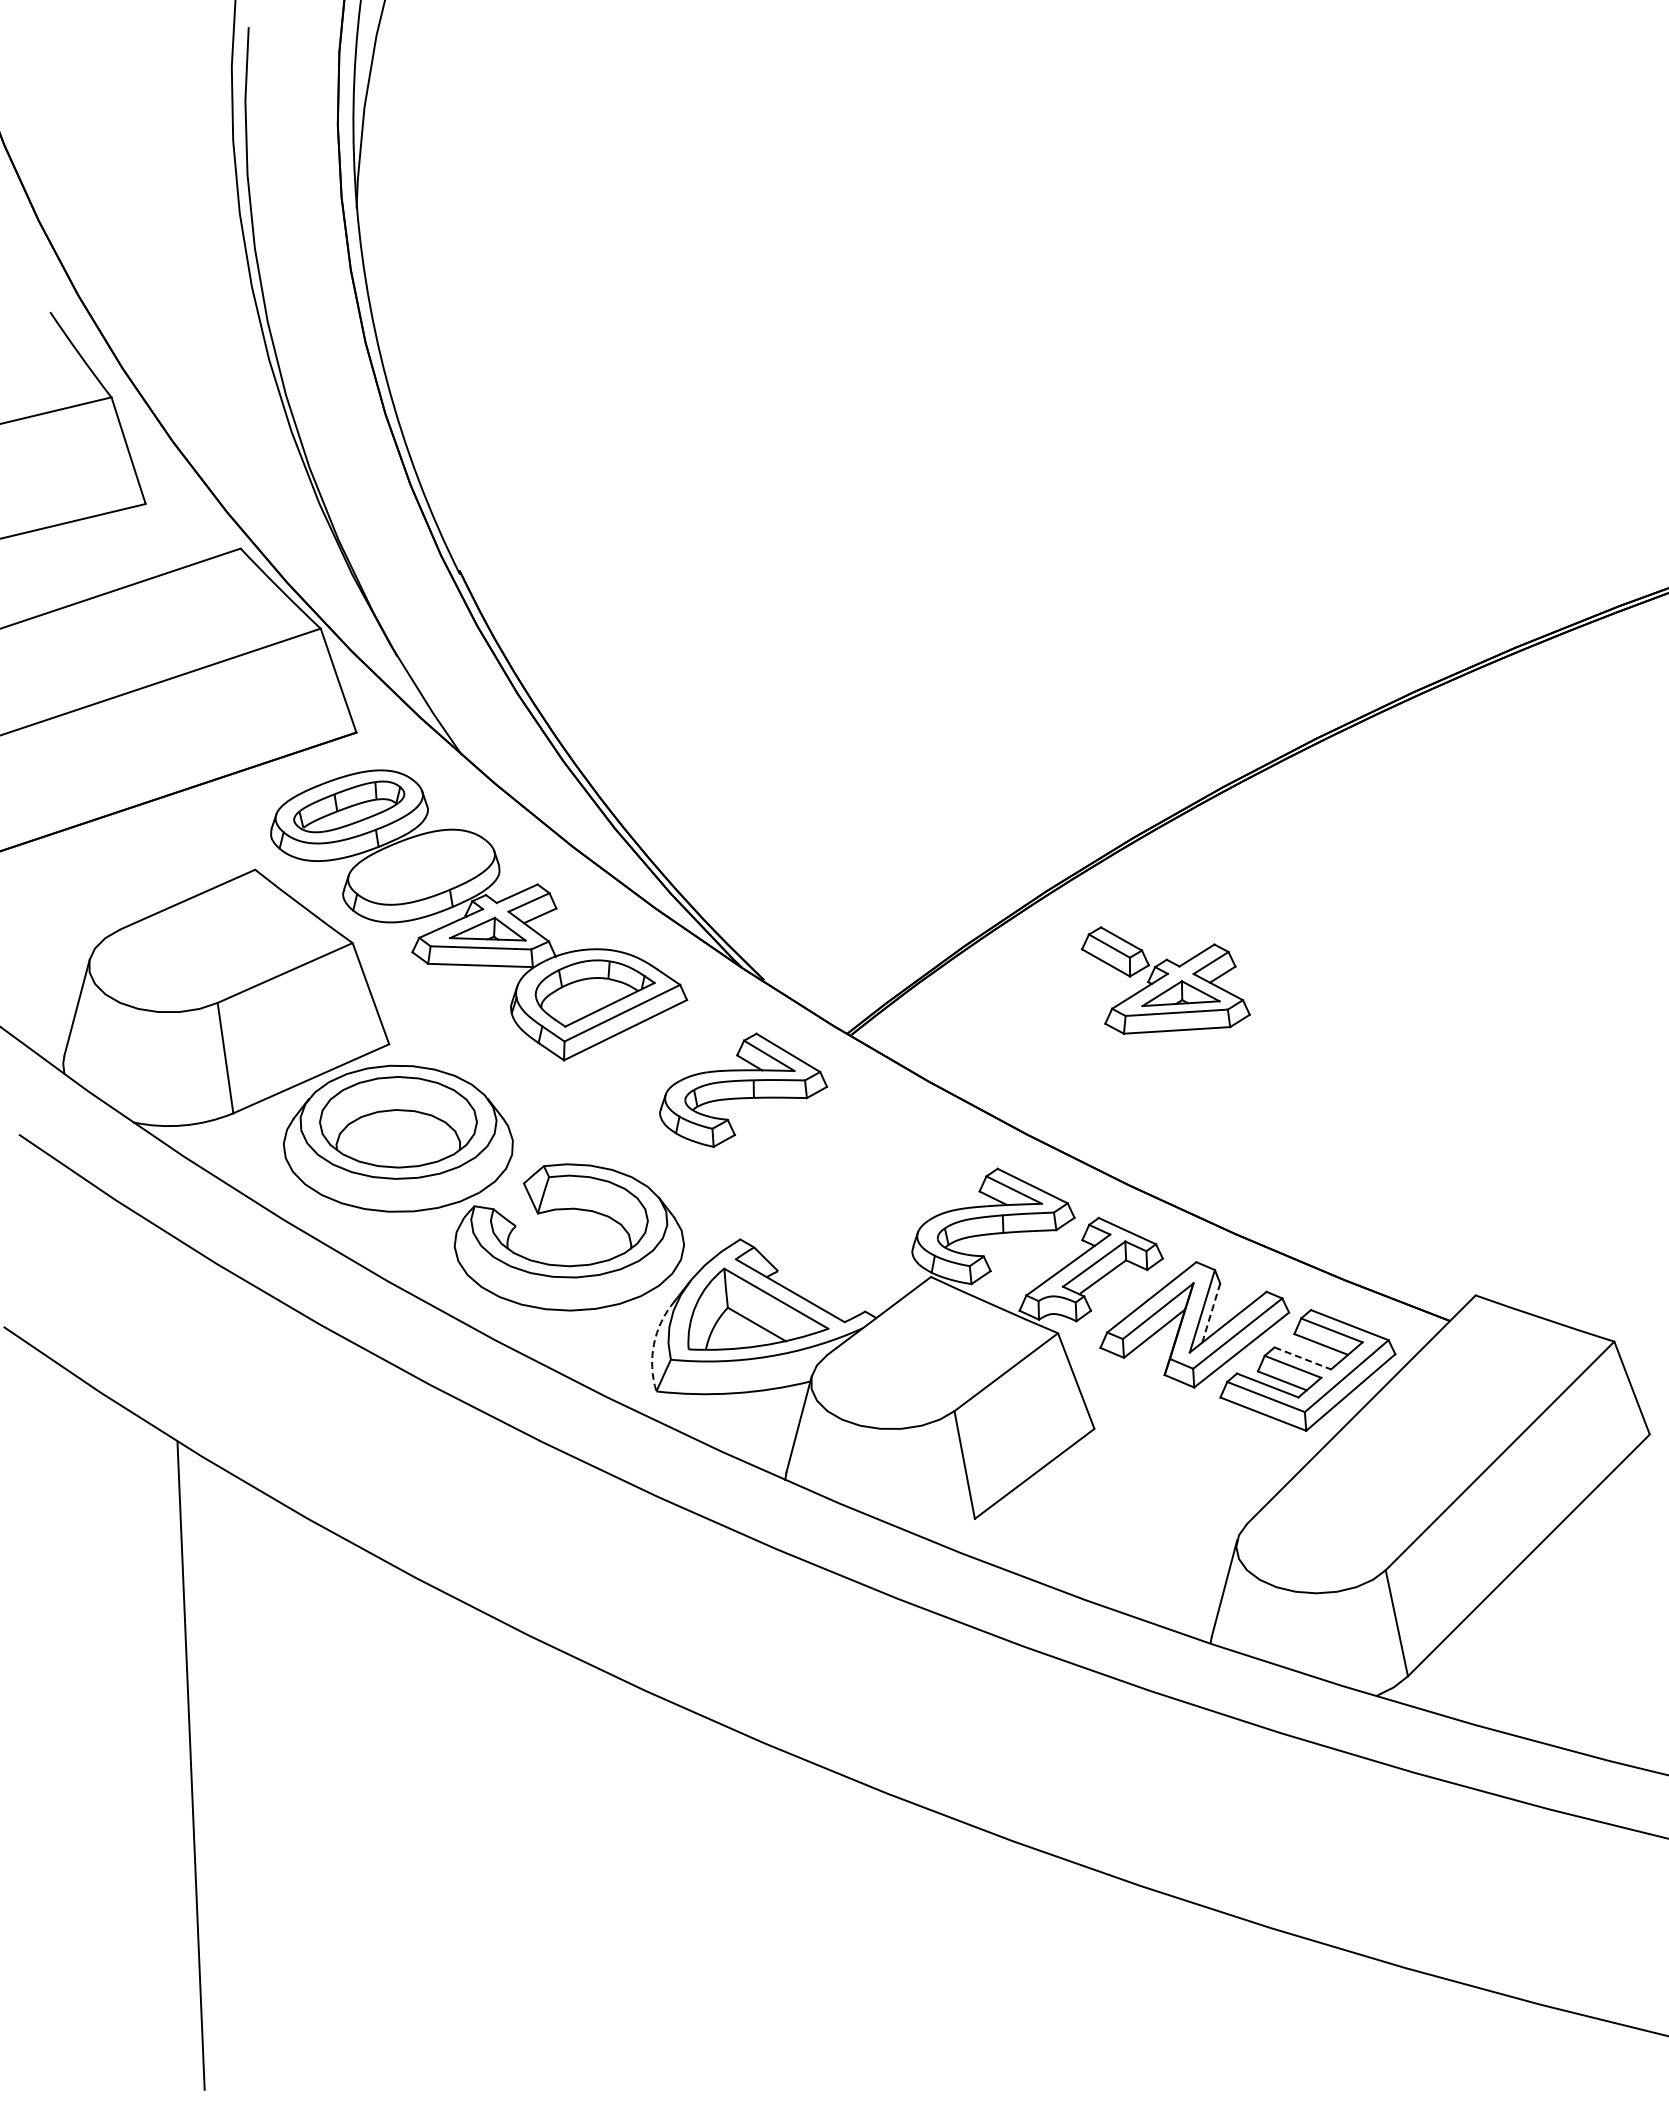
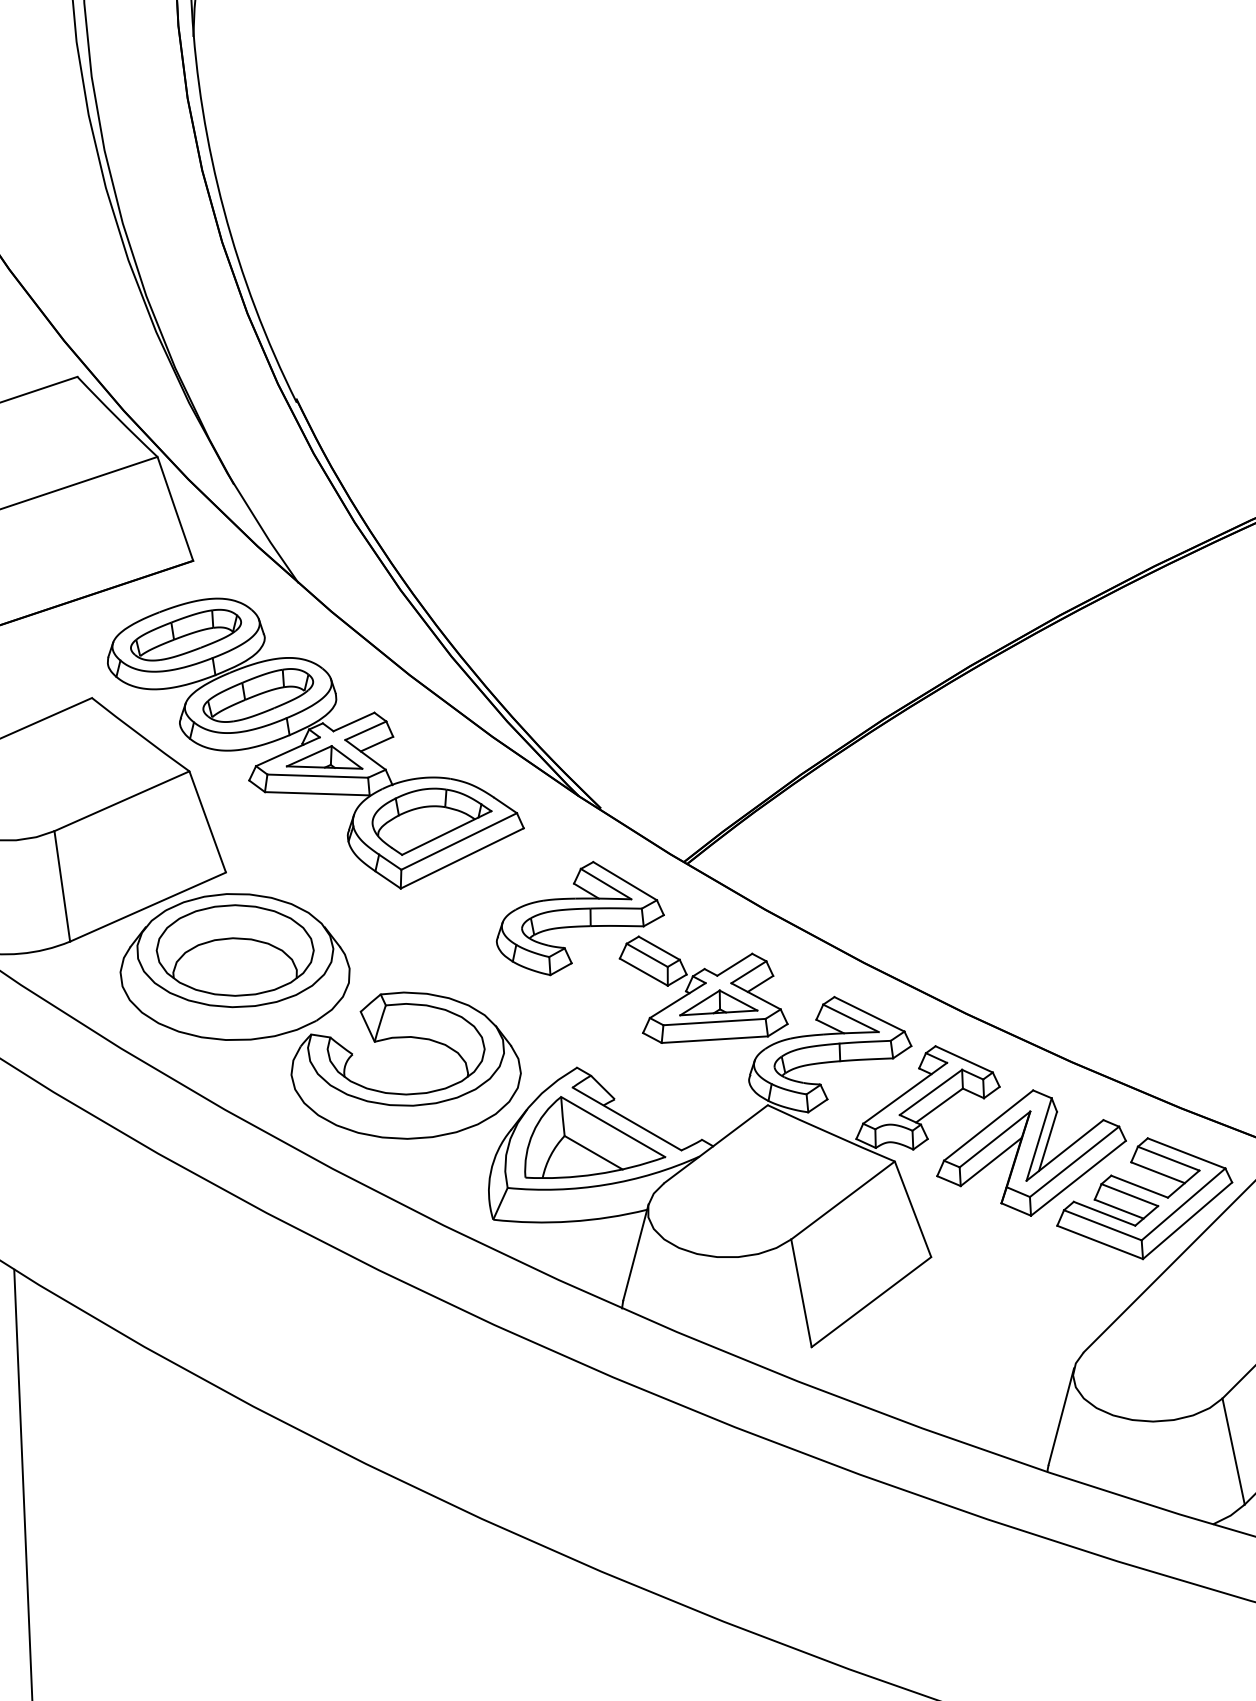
part: (421, 866) -> (258, 694), added
part: (1165, 980) -> (703, 989), moved
line: (1211, 1313) -> (1048, 1141), dashed -> solid
arc: (654, 1344) -> (491, 1172), dashed -> solid
line: (1303, 1358) -> (1140, 1186), dashed -> solid

